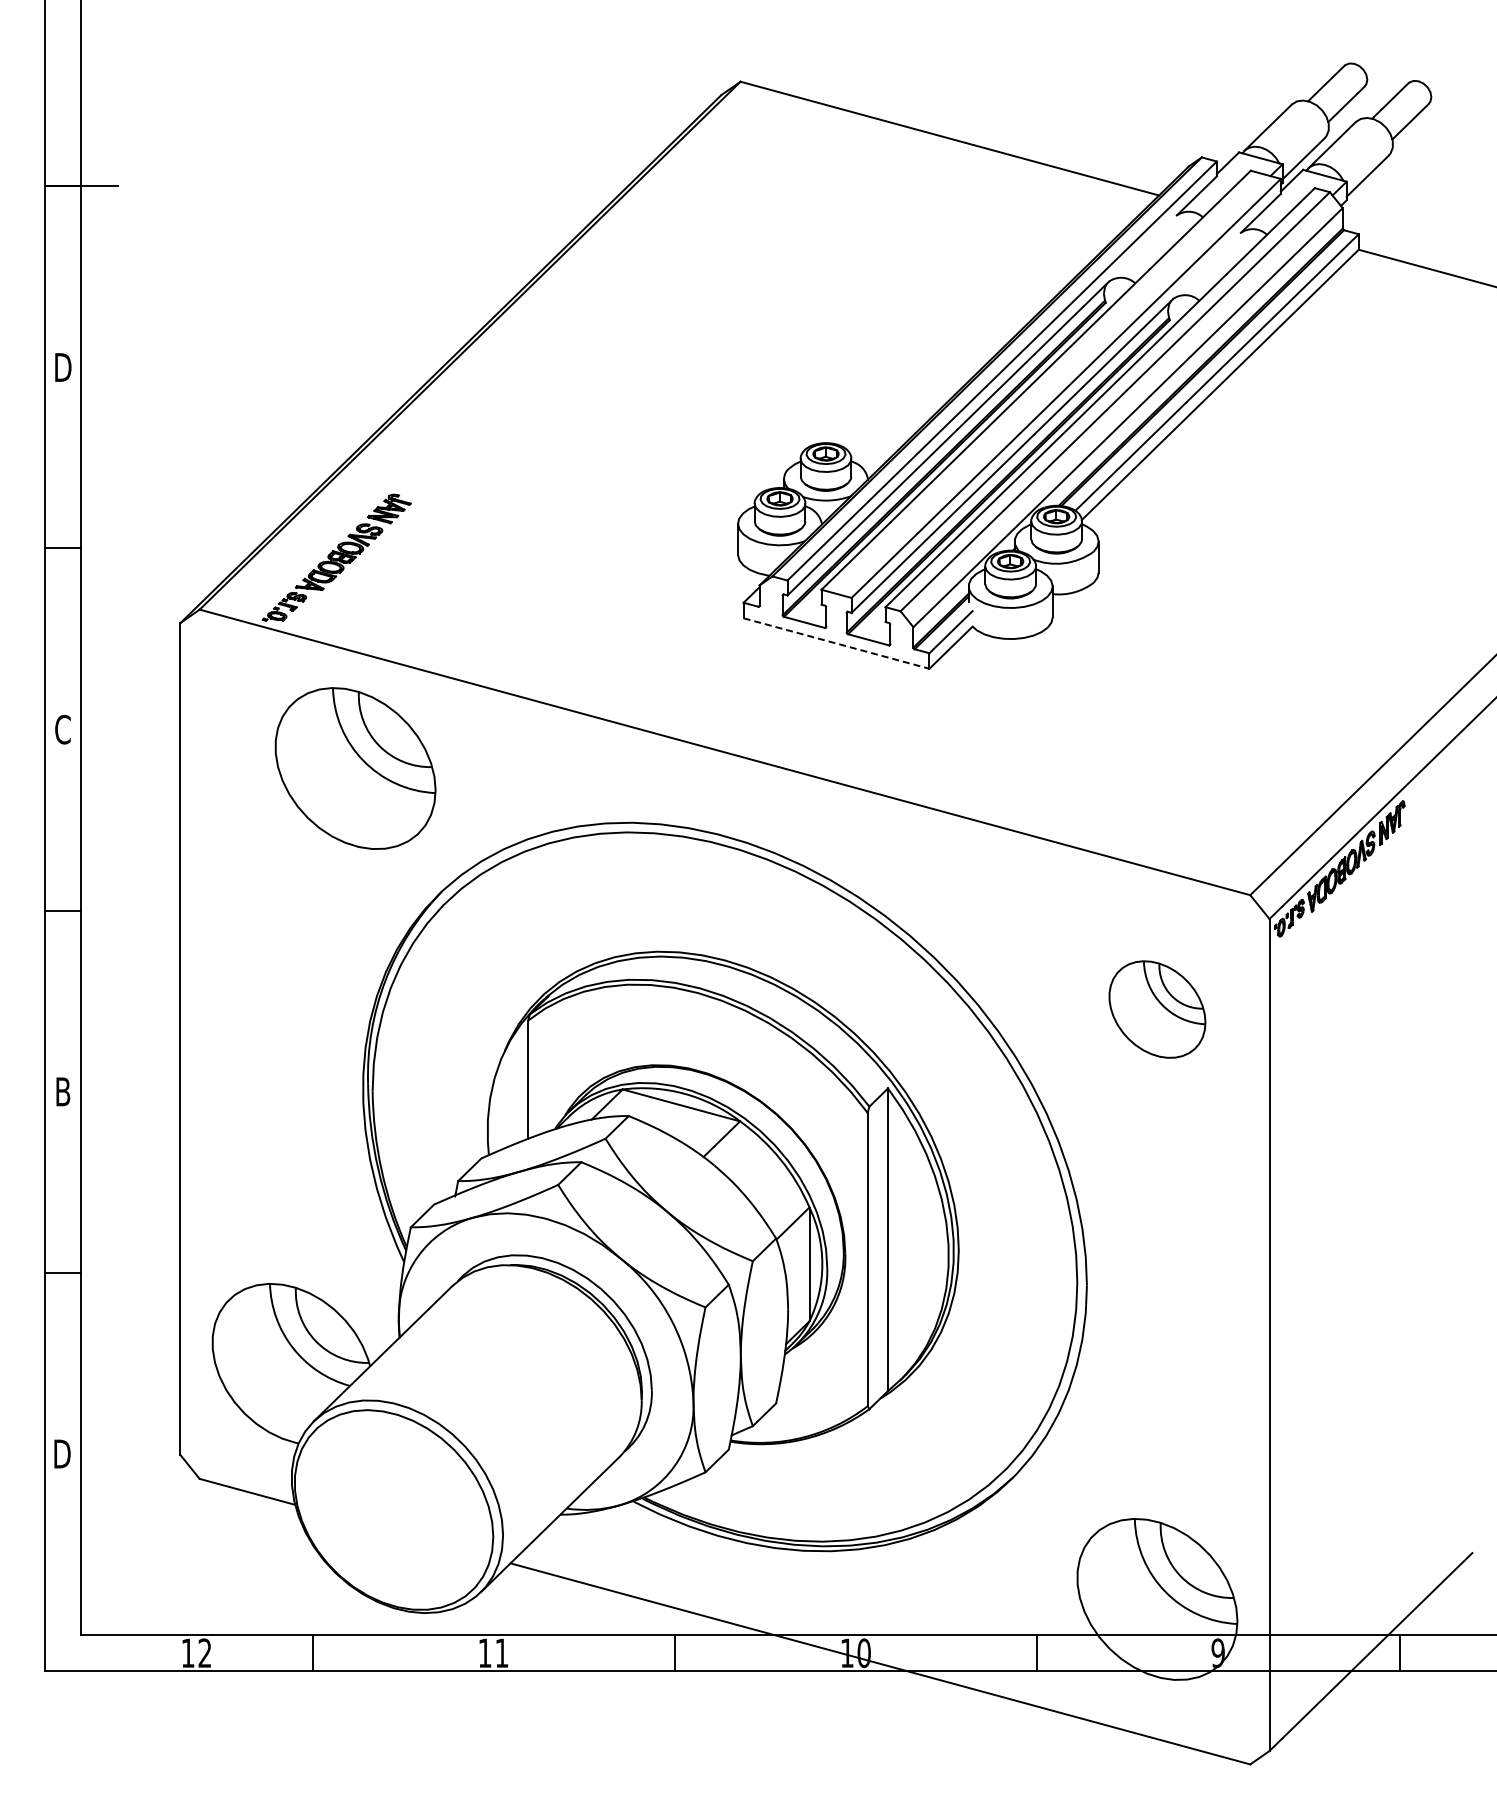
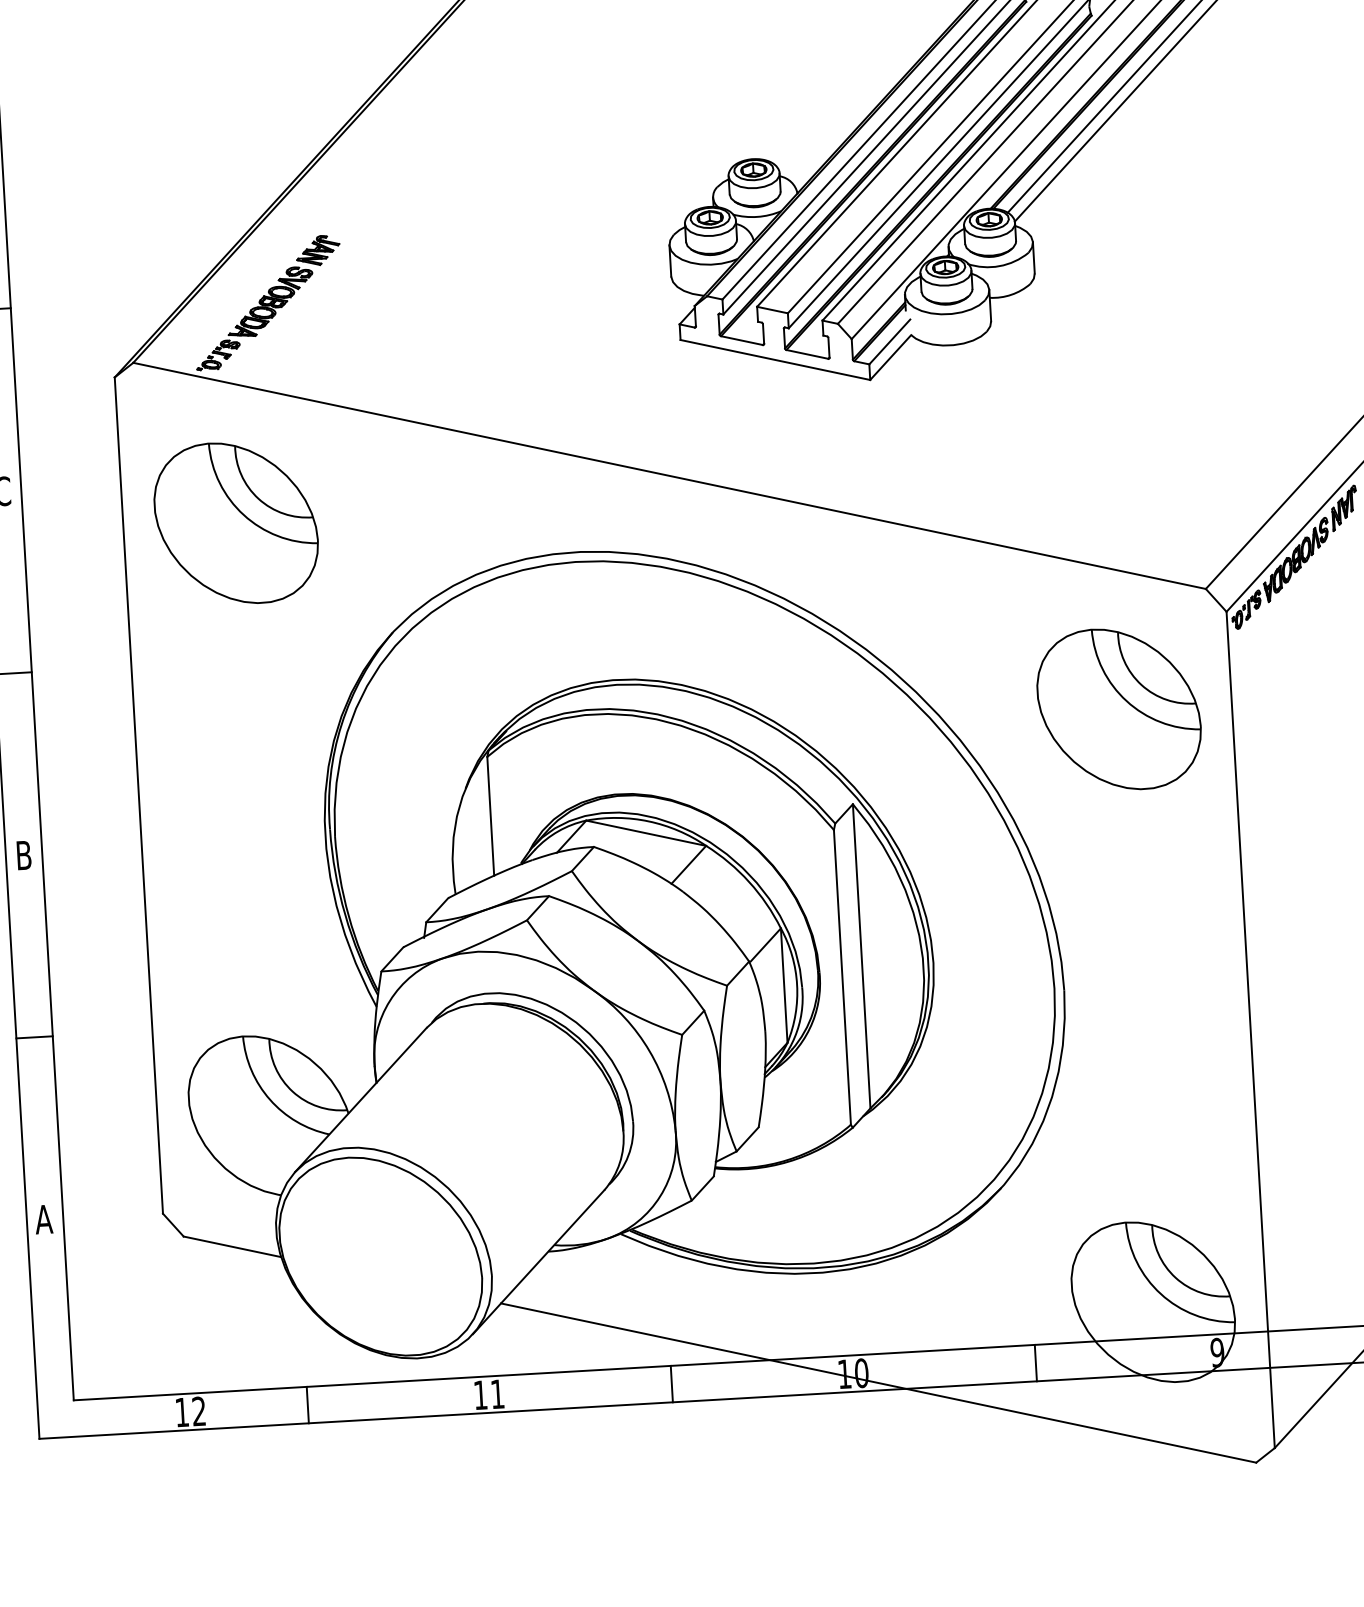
line: (837, 643) -> (776, 359), dashed -> solid
part: (355, 768) -> (236, 523), moved
part: (1157, 1009) -> (1119, 709), size x1.67
text: (61, 1453) -> (43, 1219), D -> A

